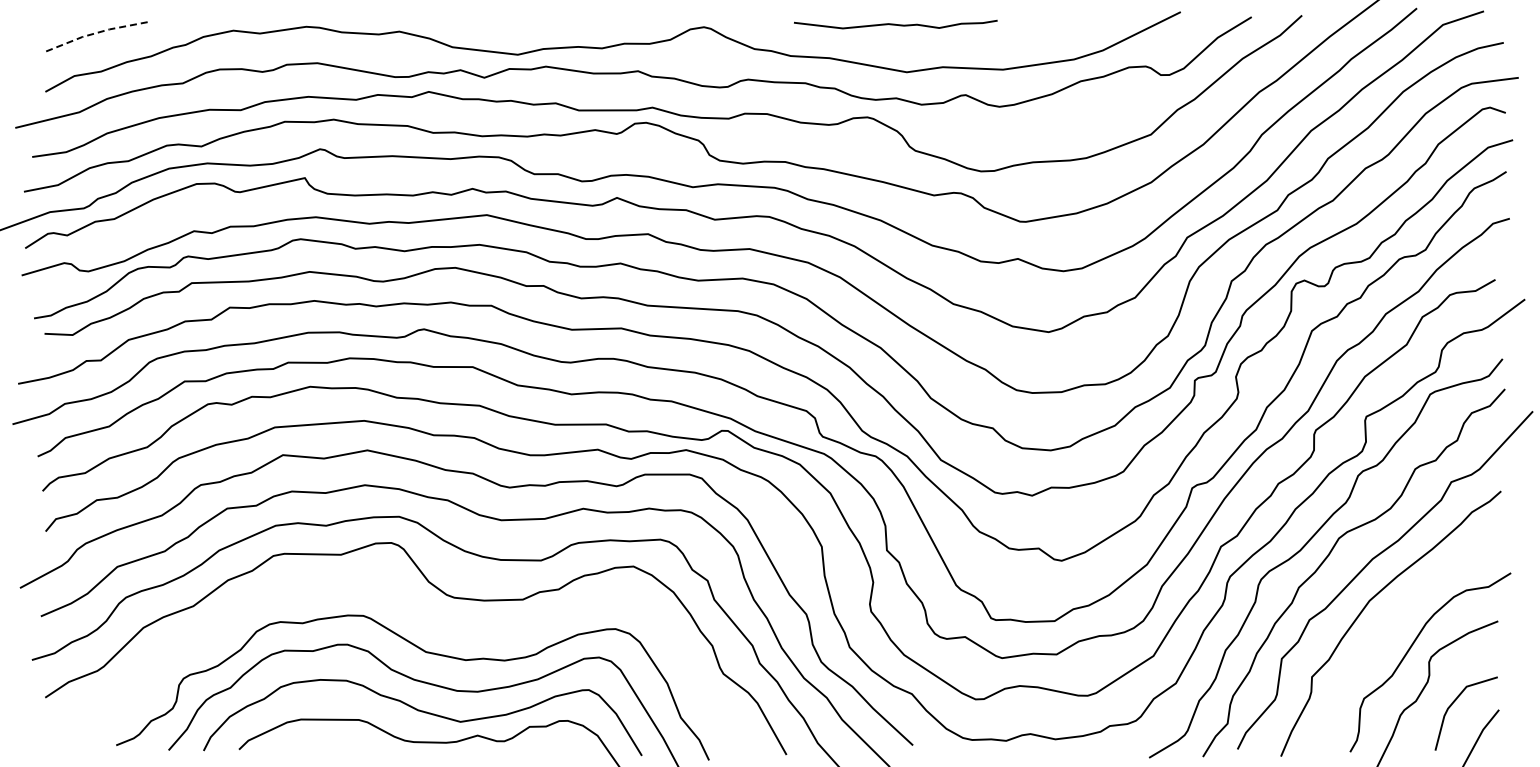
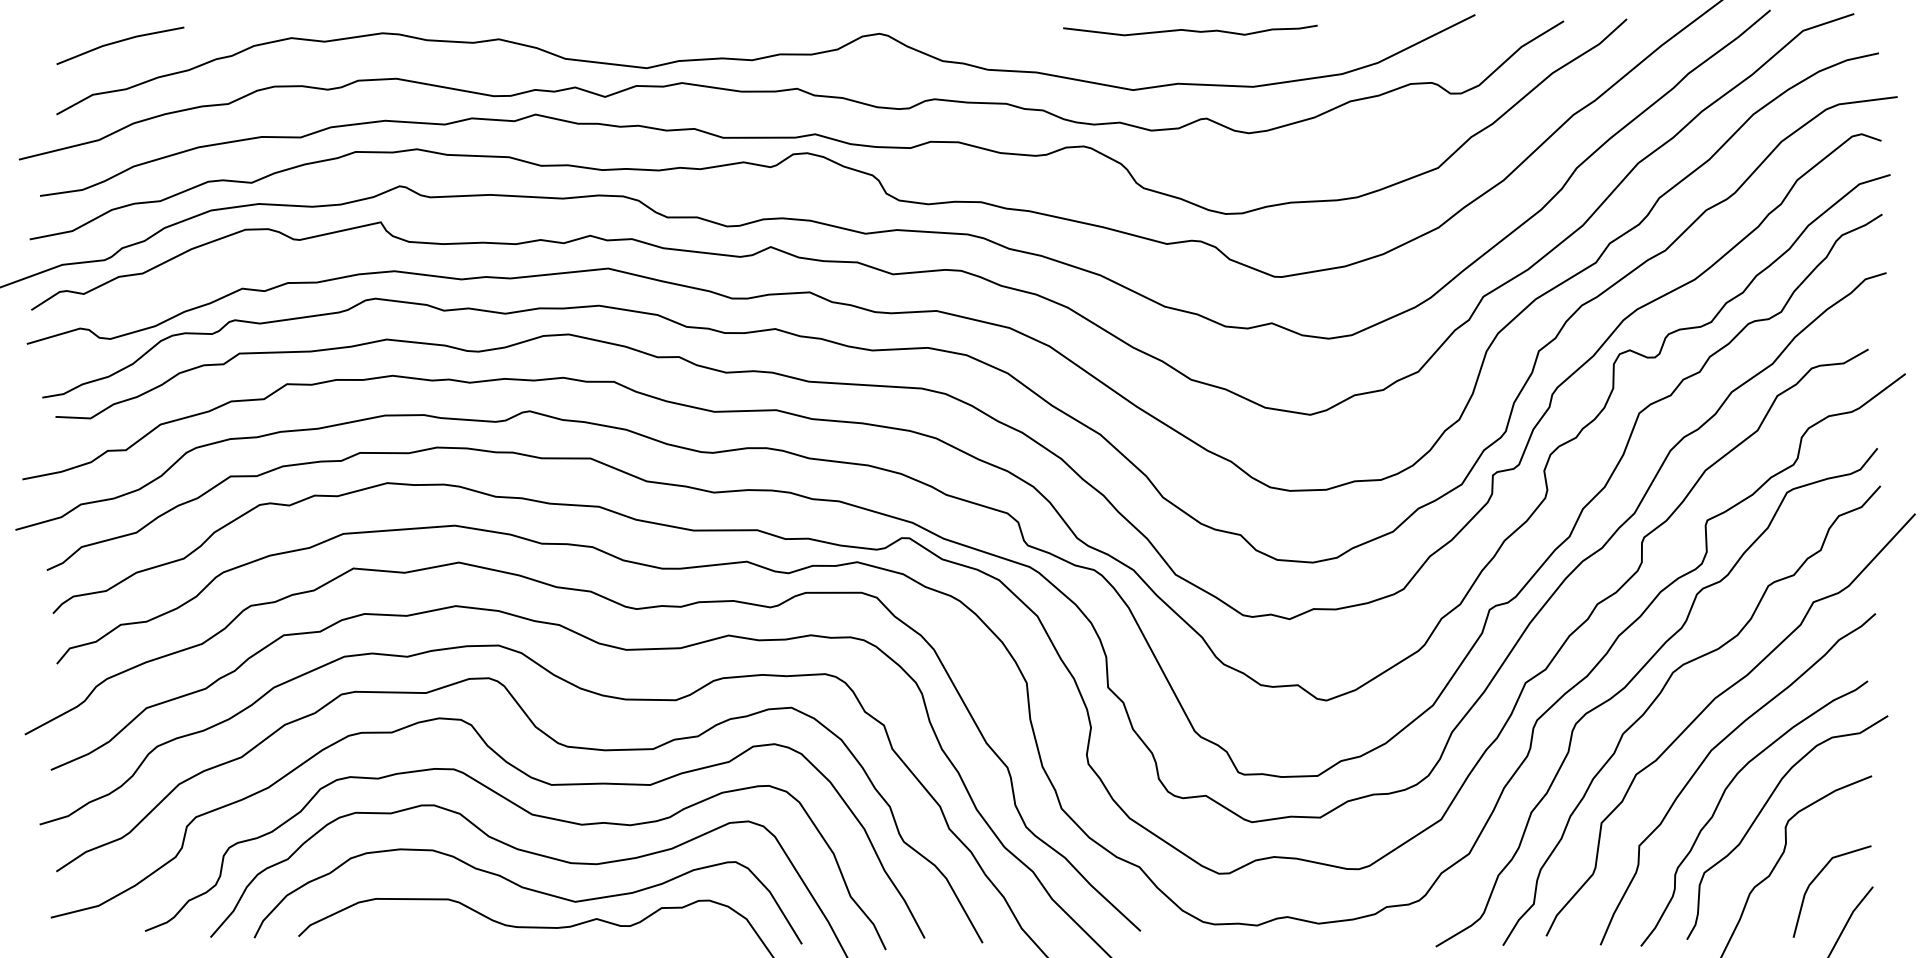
curve: (895, 24) -> (1190, 30), moved
line: (95, 33) -> (119, 41), dashed -> solid
curve: (418, 619) -> (522, 773), added
curve: (1379, 637) -> (1723, 796), added

